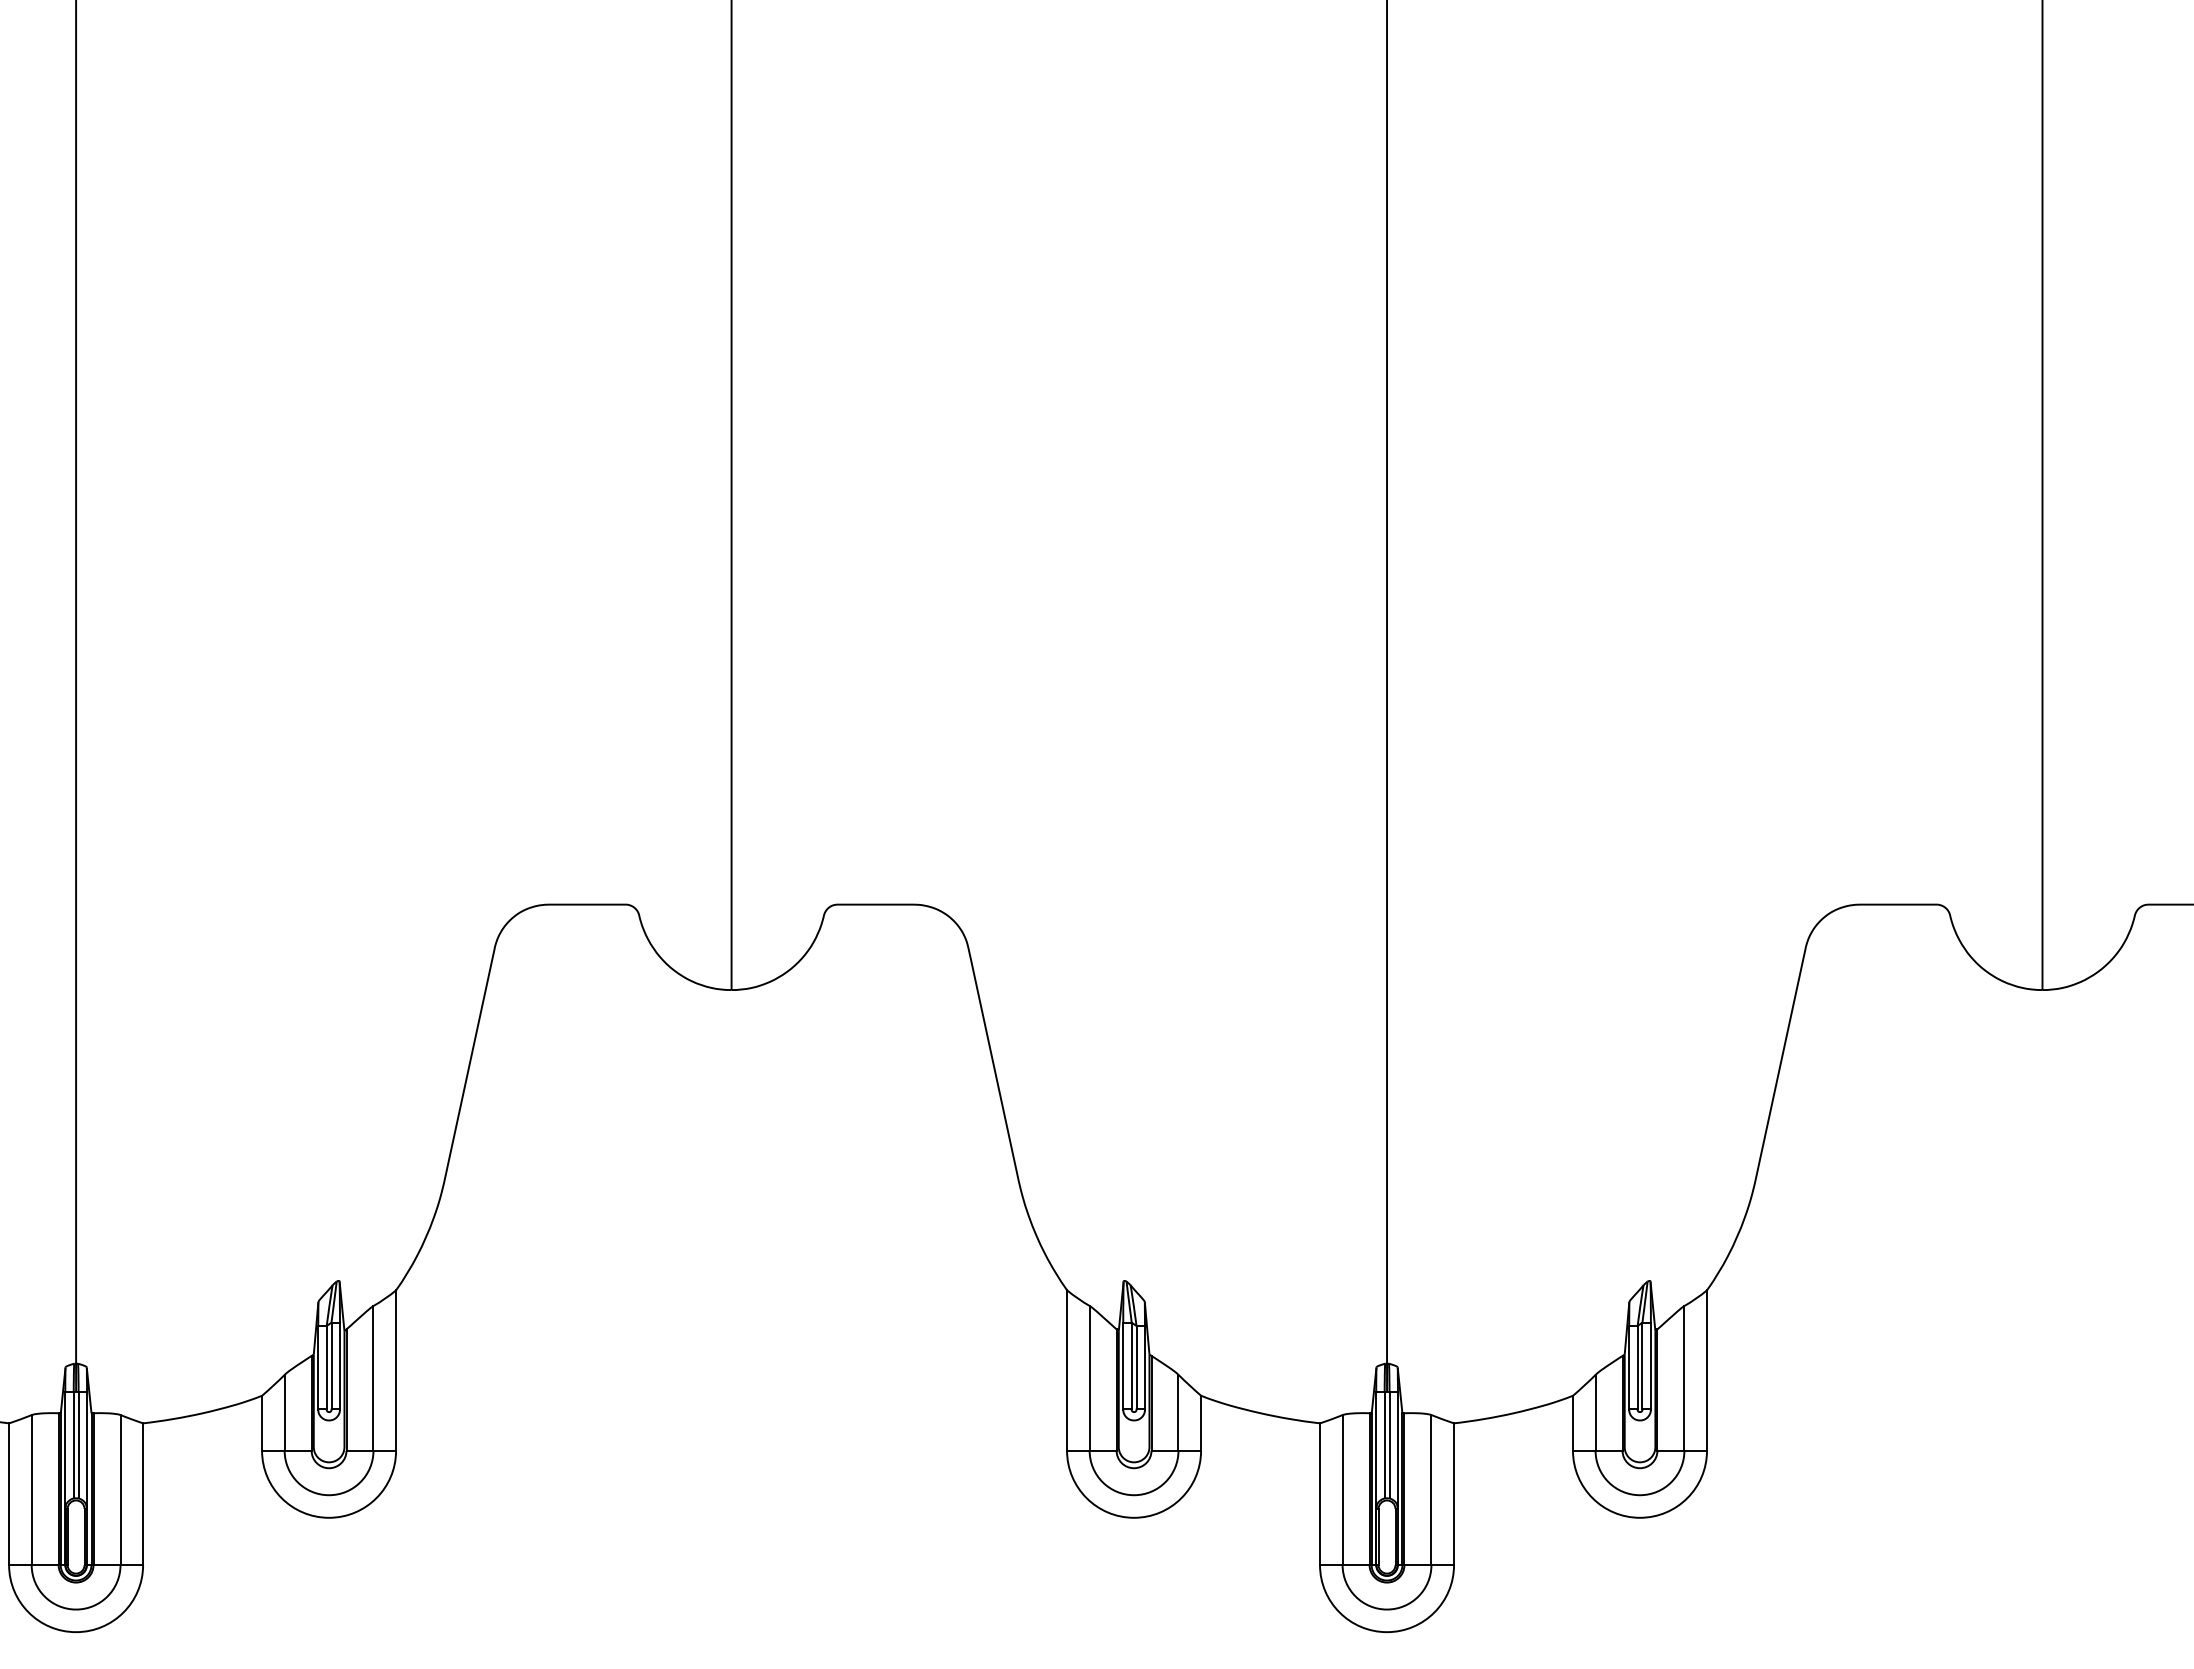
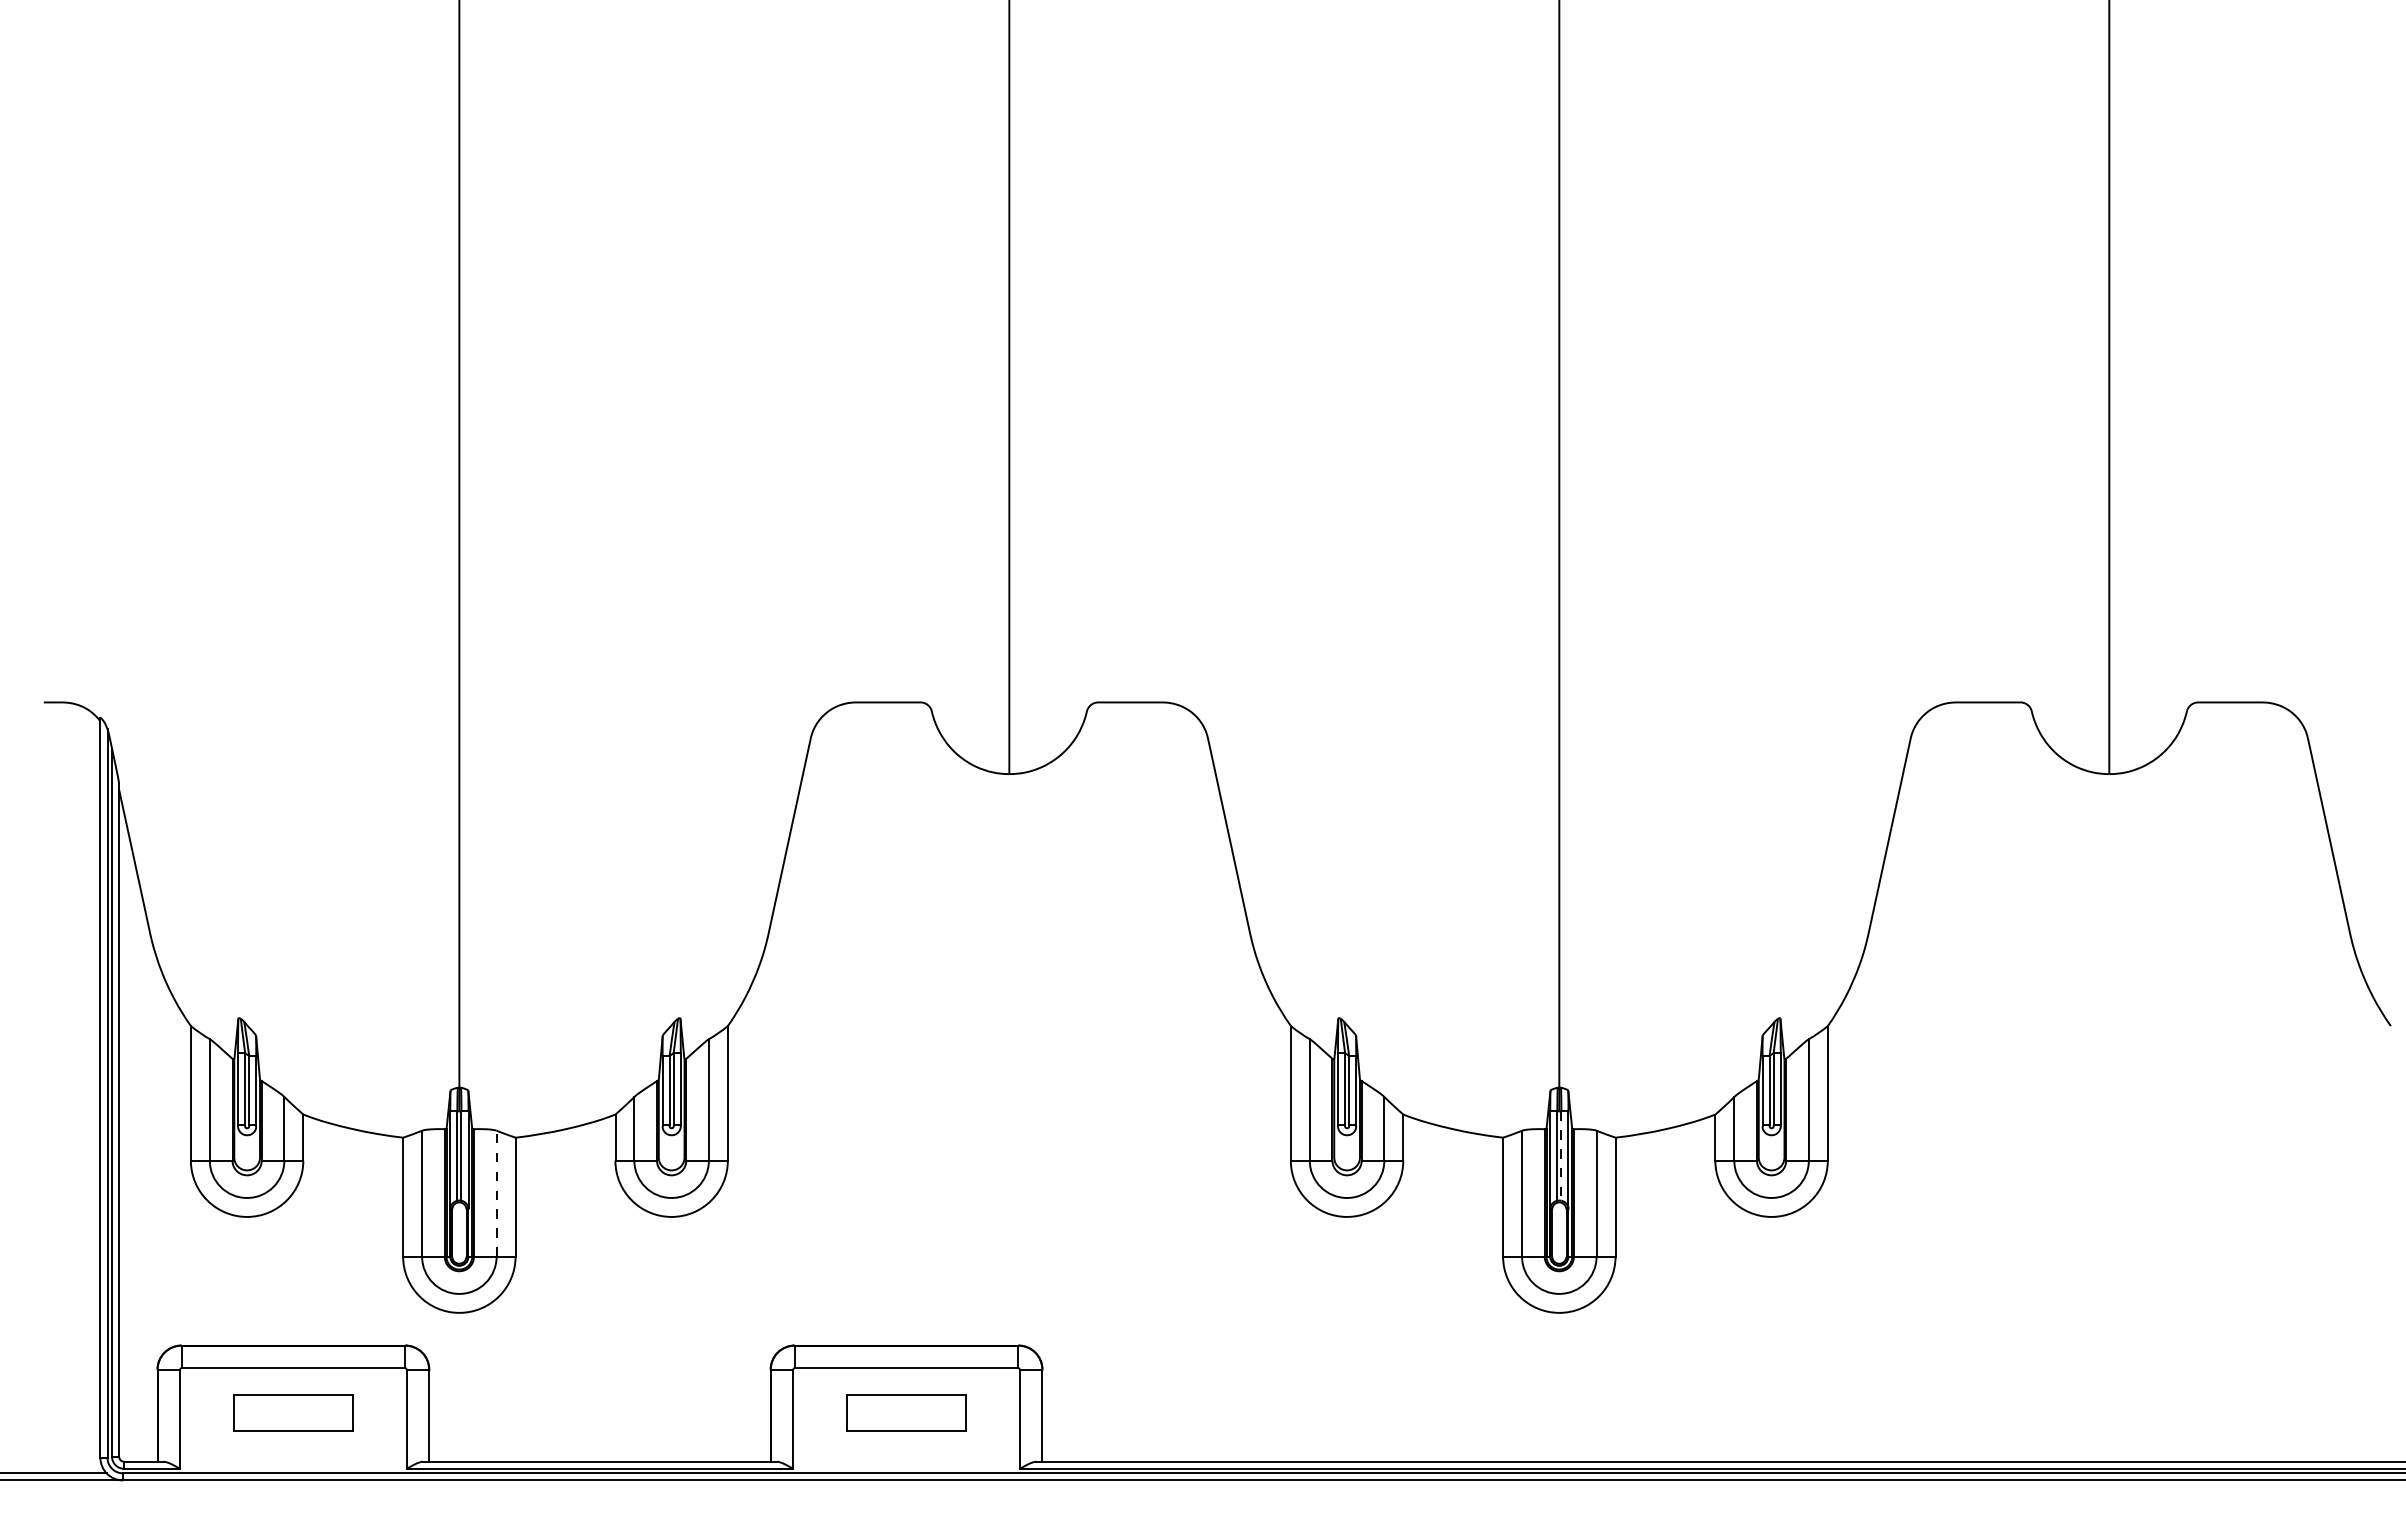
line: (1389, 1445) -> (1561, 1156), solid -> dashed
line: (120, 1489) -> (496, 1193), solid -> dashed

